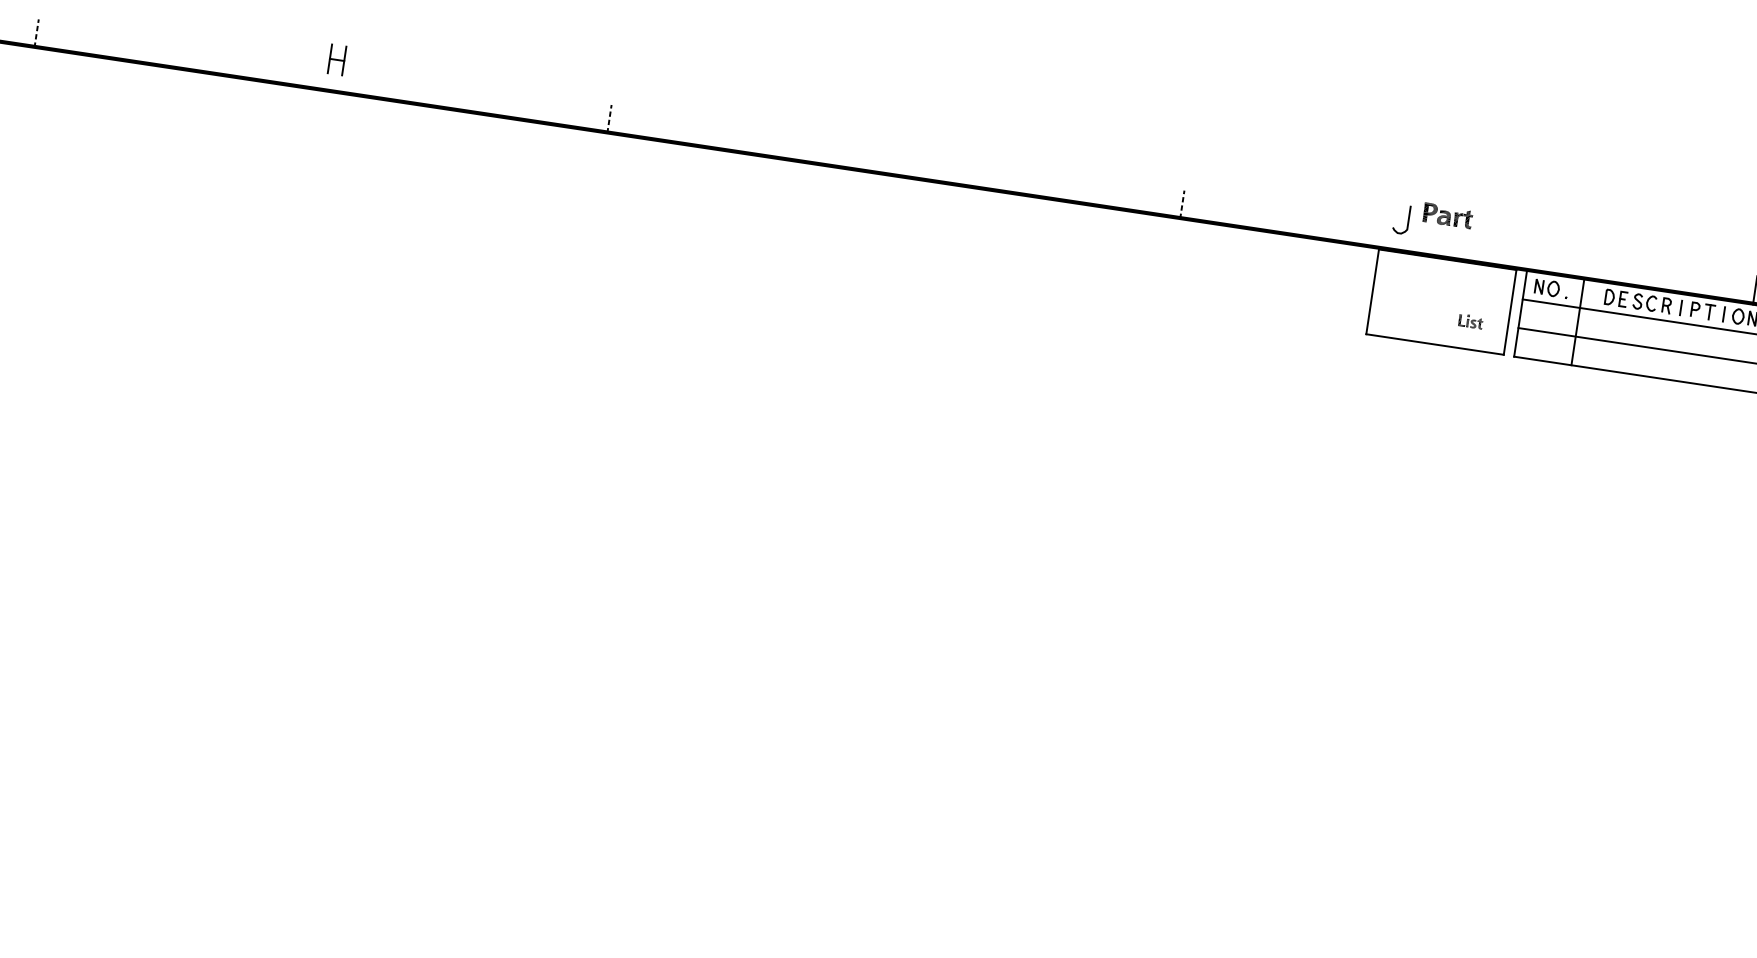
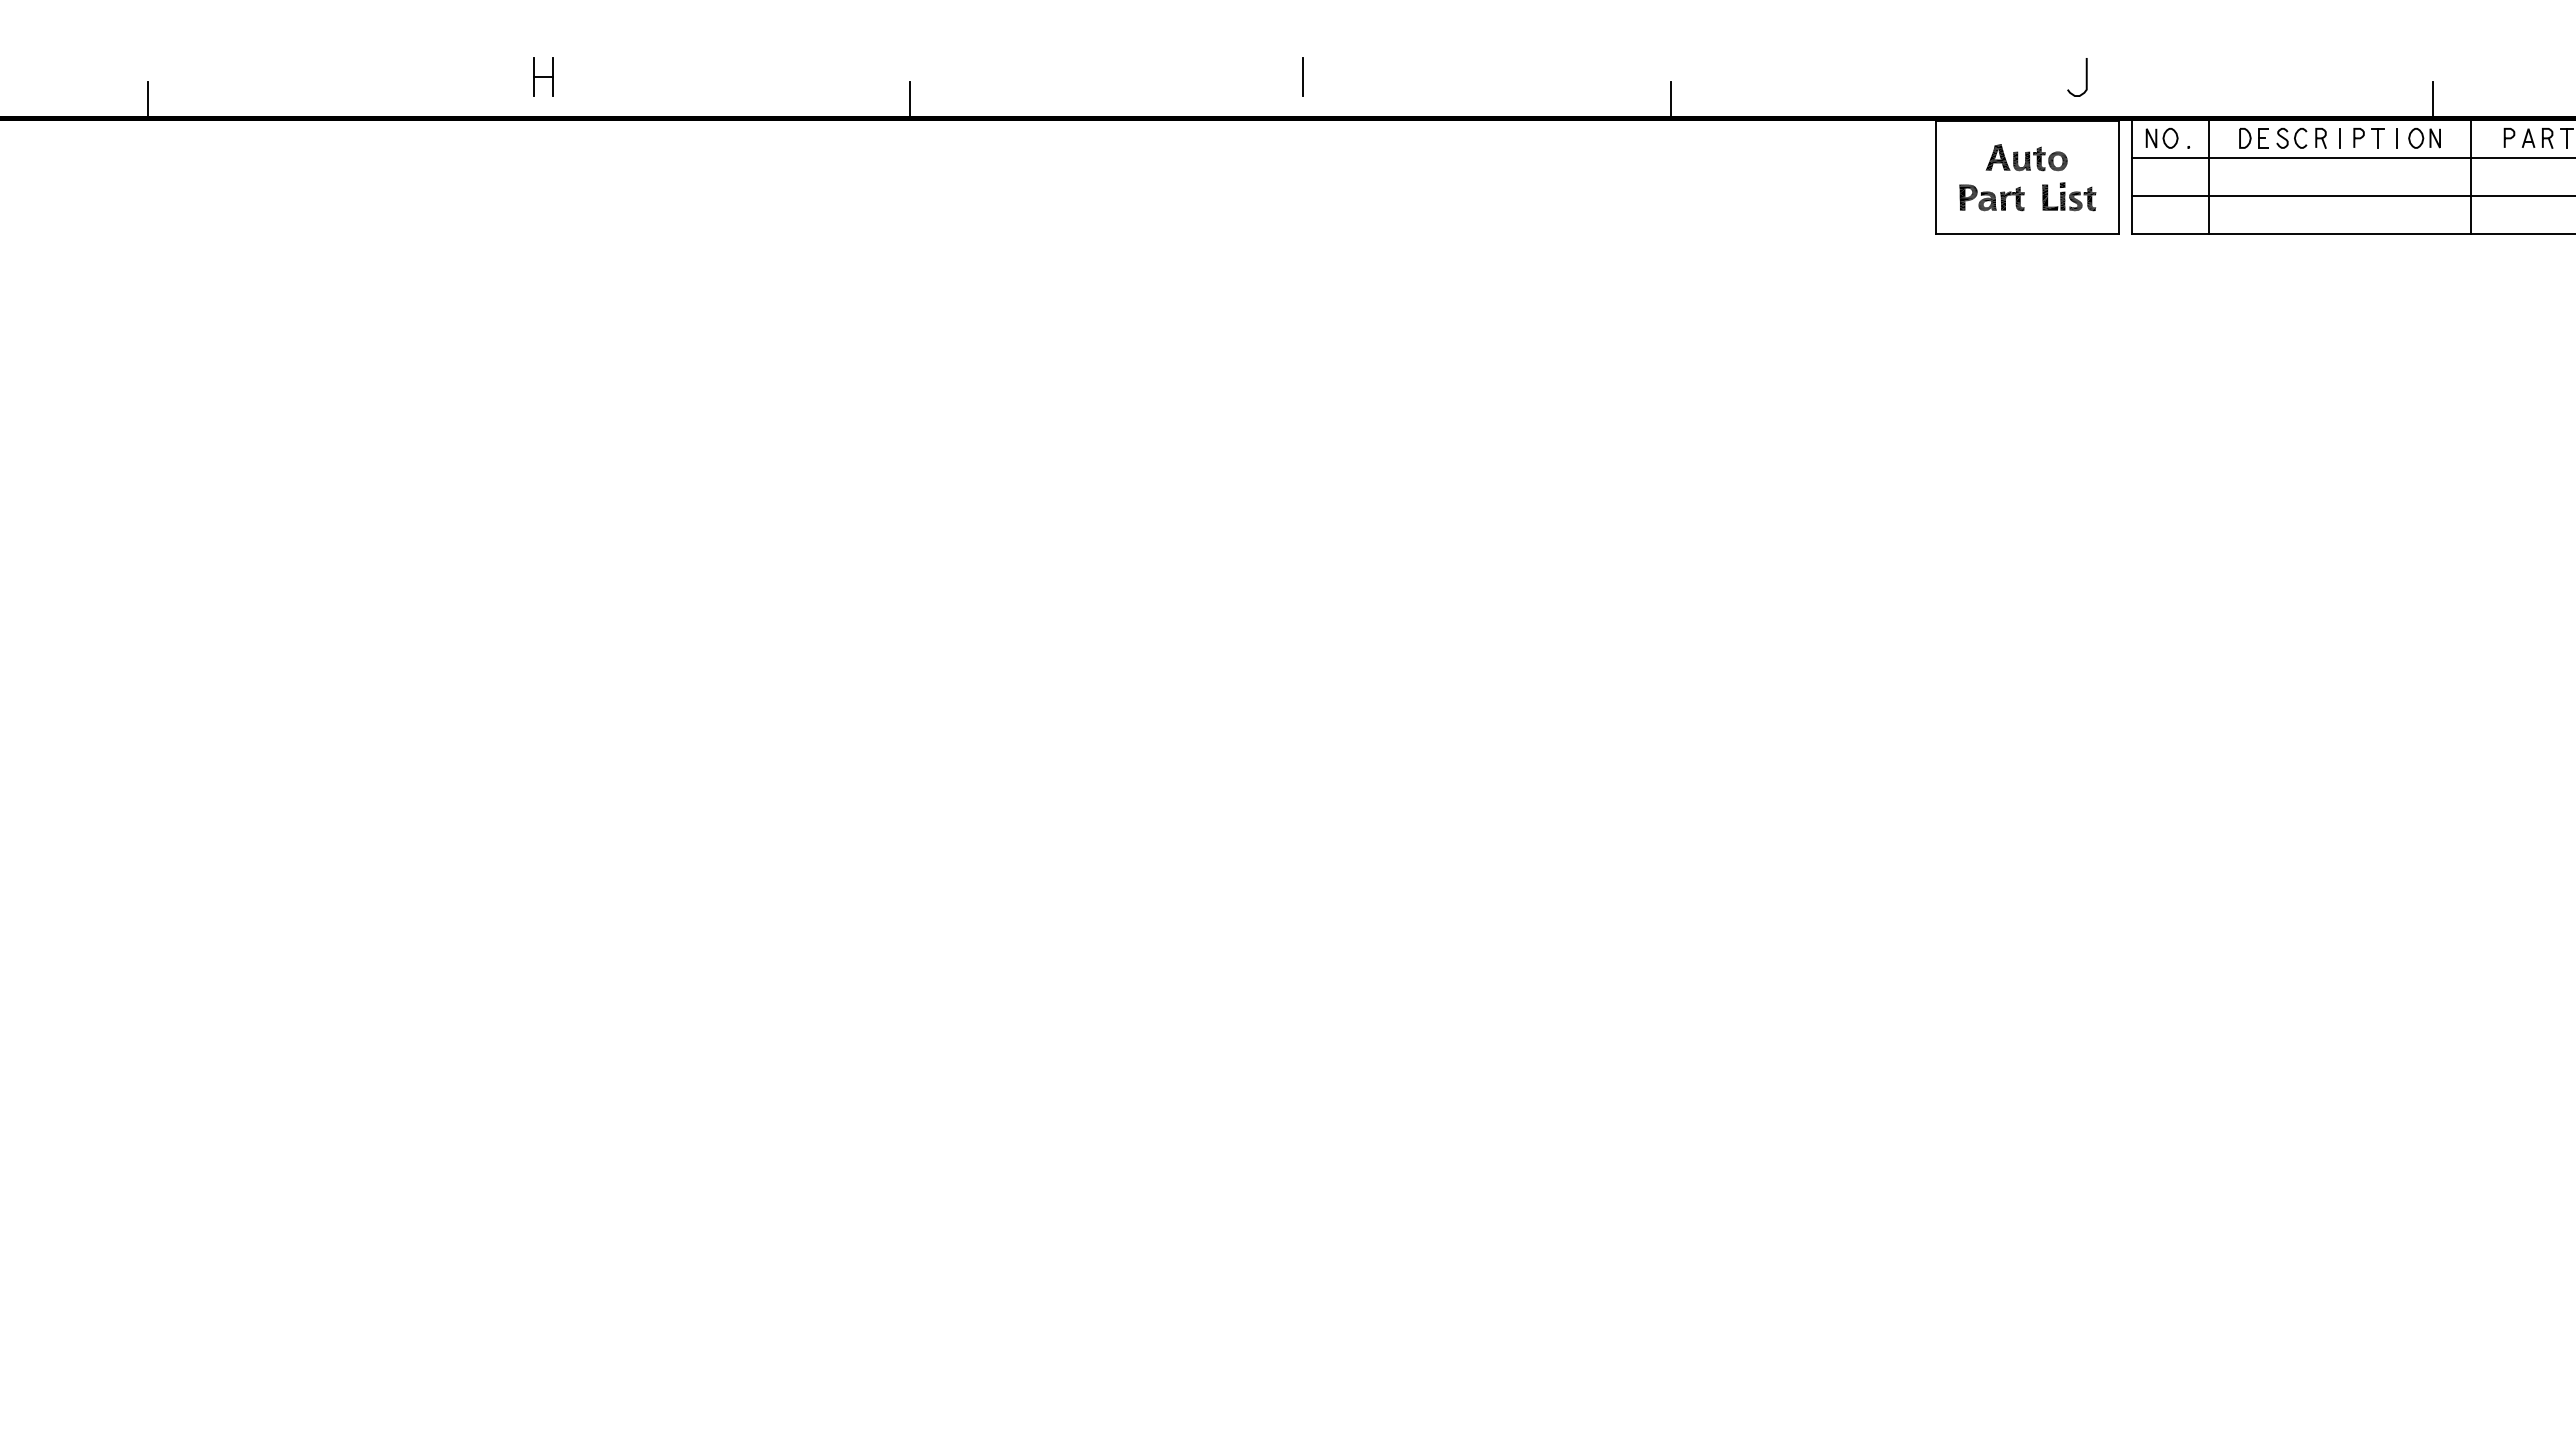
line: (36, 33) -> (147, 101), dashed -> solid
line: (609, 119) -> (909, 101), dashed -> solid
line: (907, 144) -> (1302, 76), added
line: (1182, 205) -> (1671, 101), dashed -> solid
part: (1447, 215) -> (1991, 197), moved
curve: (1407, 220) -> (2085, 77), moved
part: (1443, 287) -> (2026, 157), added
part: (1471, 321) -> (2069, 196), size x1.67

